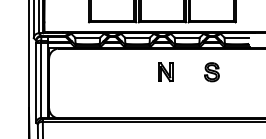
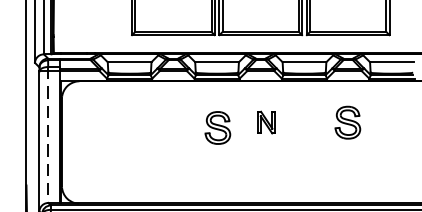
part: (165, 71) -> (266, 121), size x0.7
part: (137, 75) -> (217, 128), added
line: (41, 79) -> (48, 135), solid -> dashed

